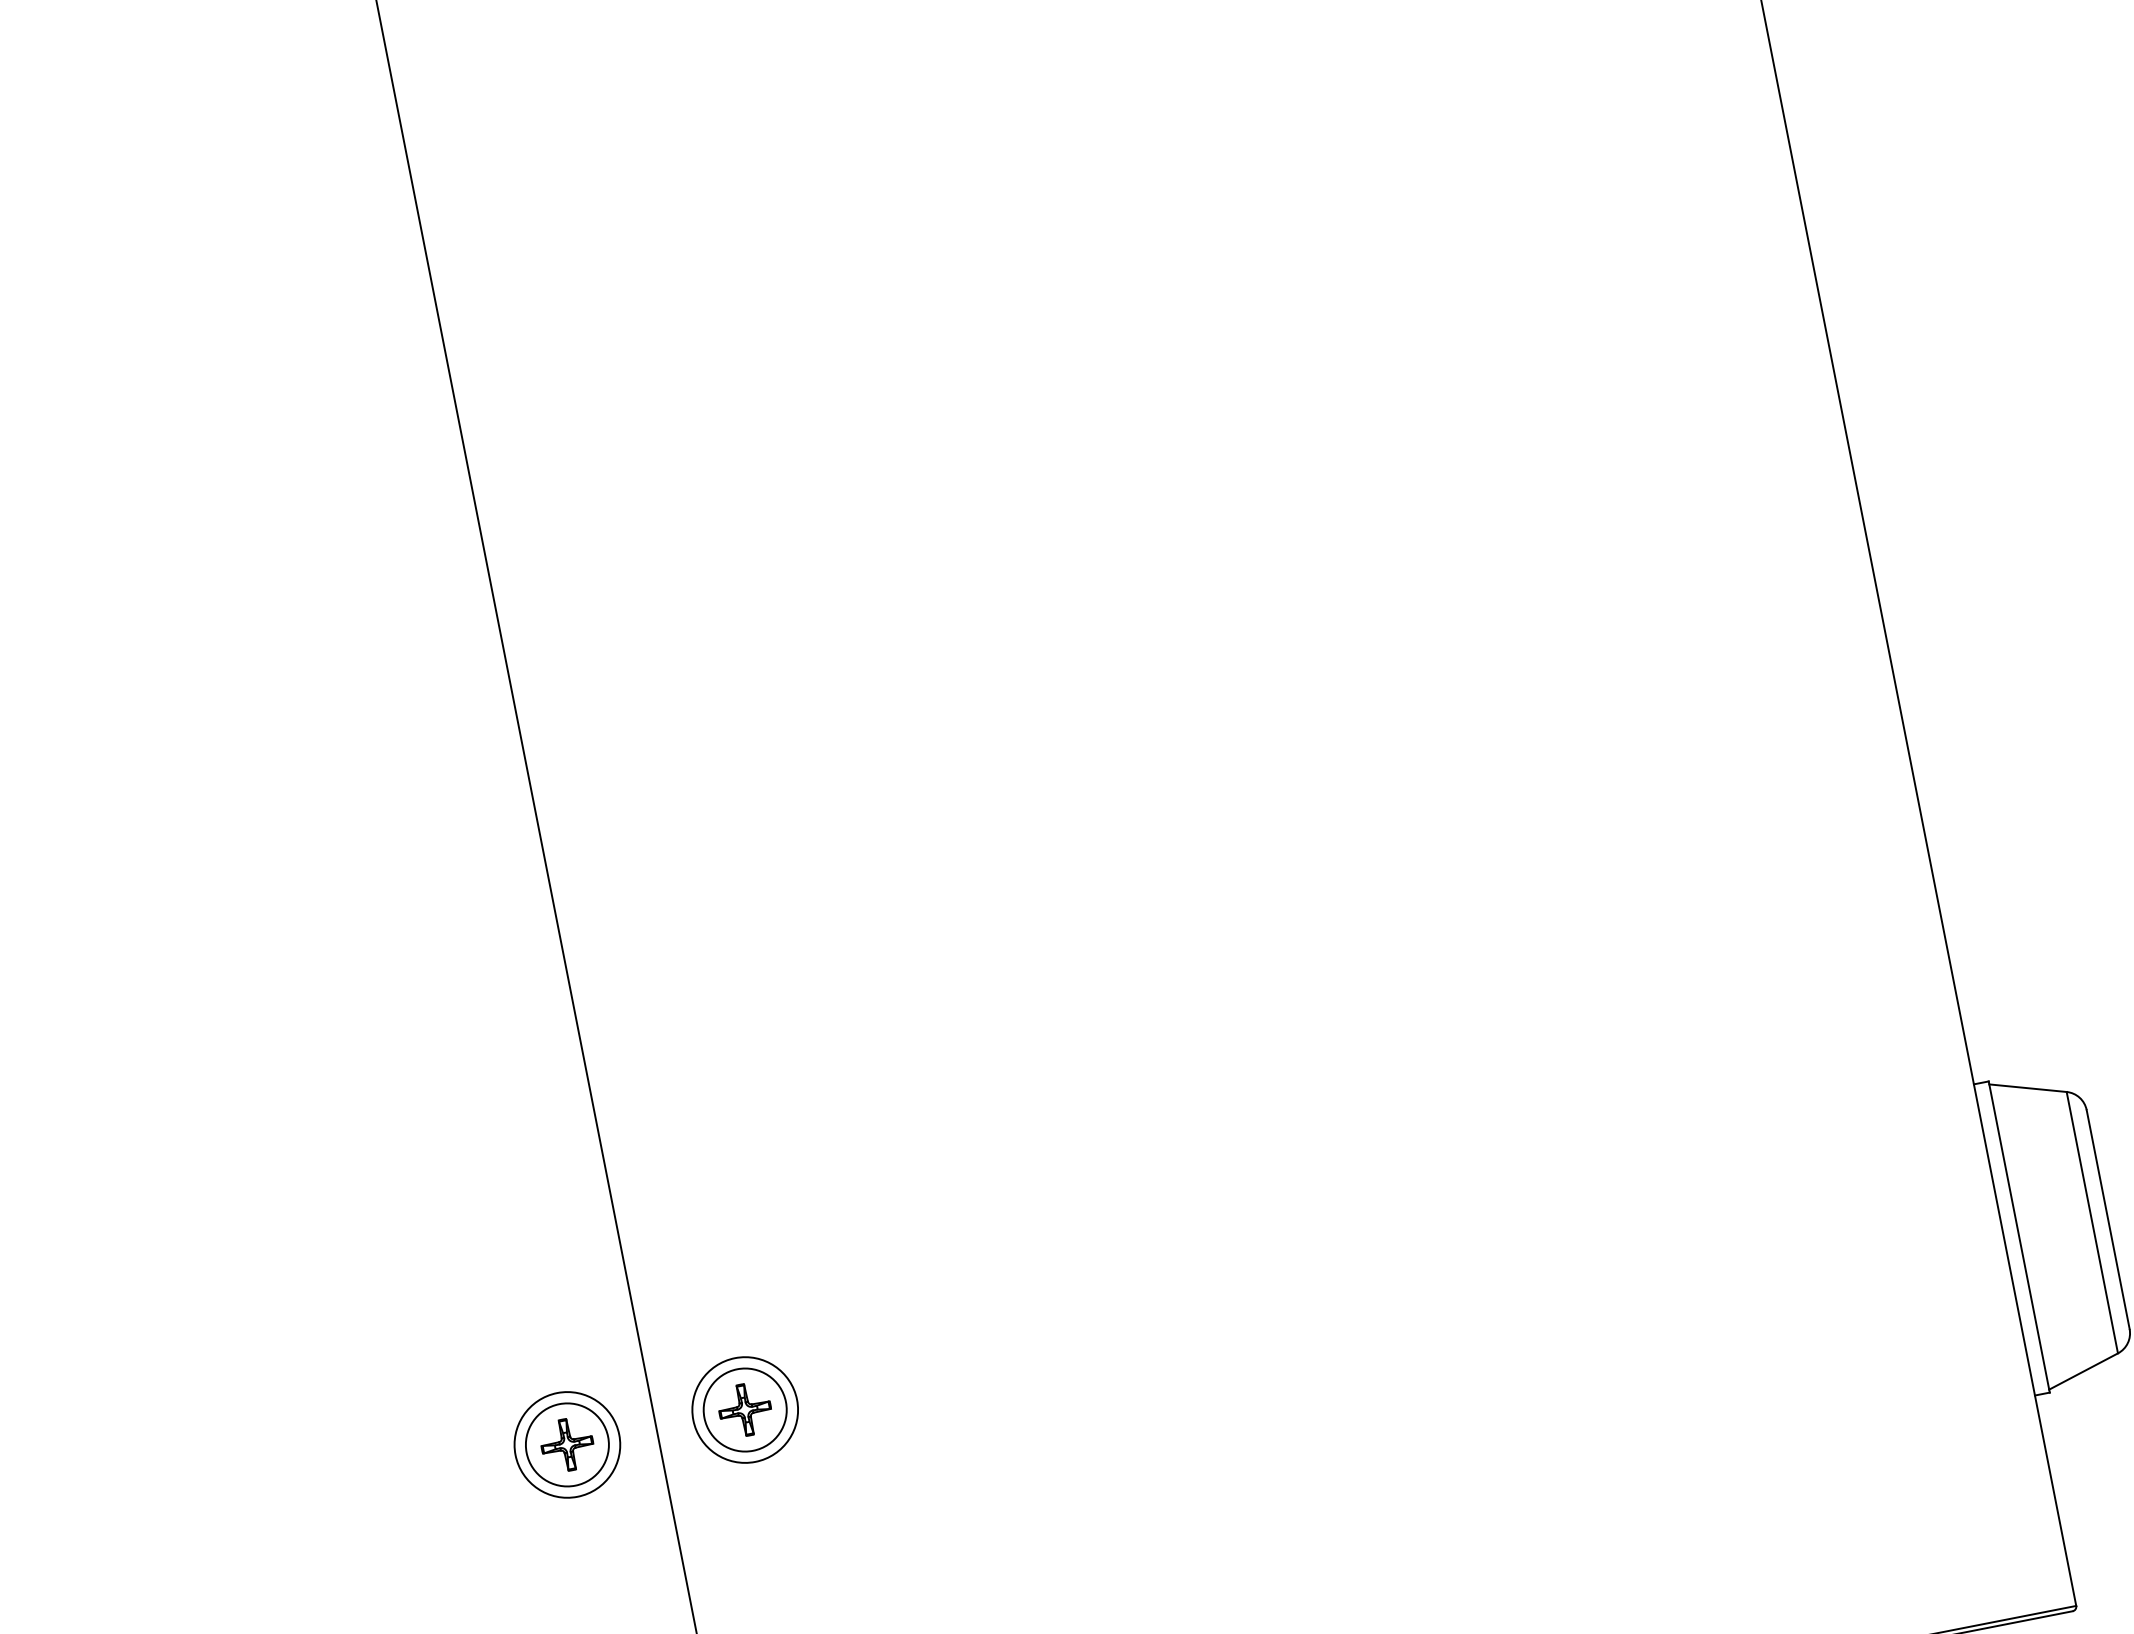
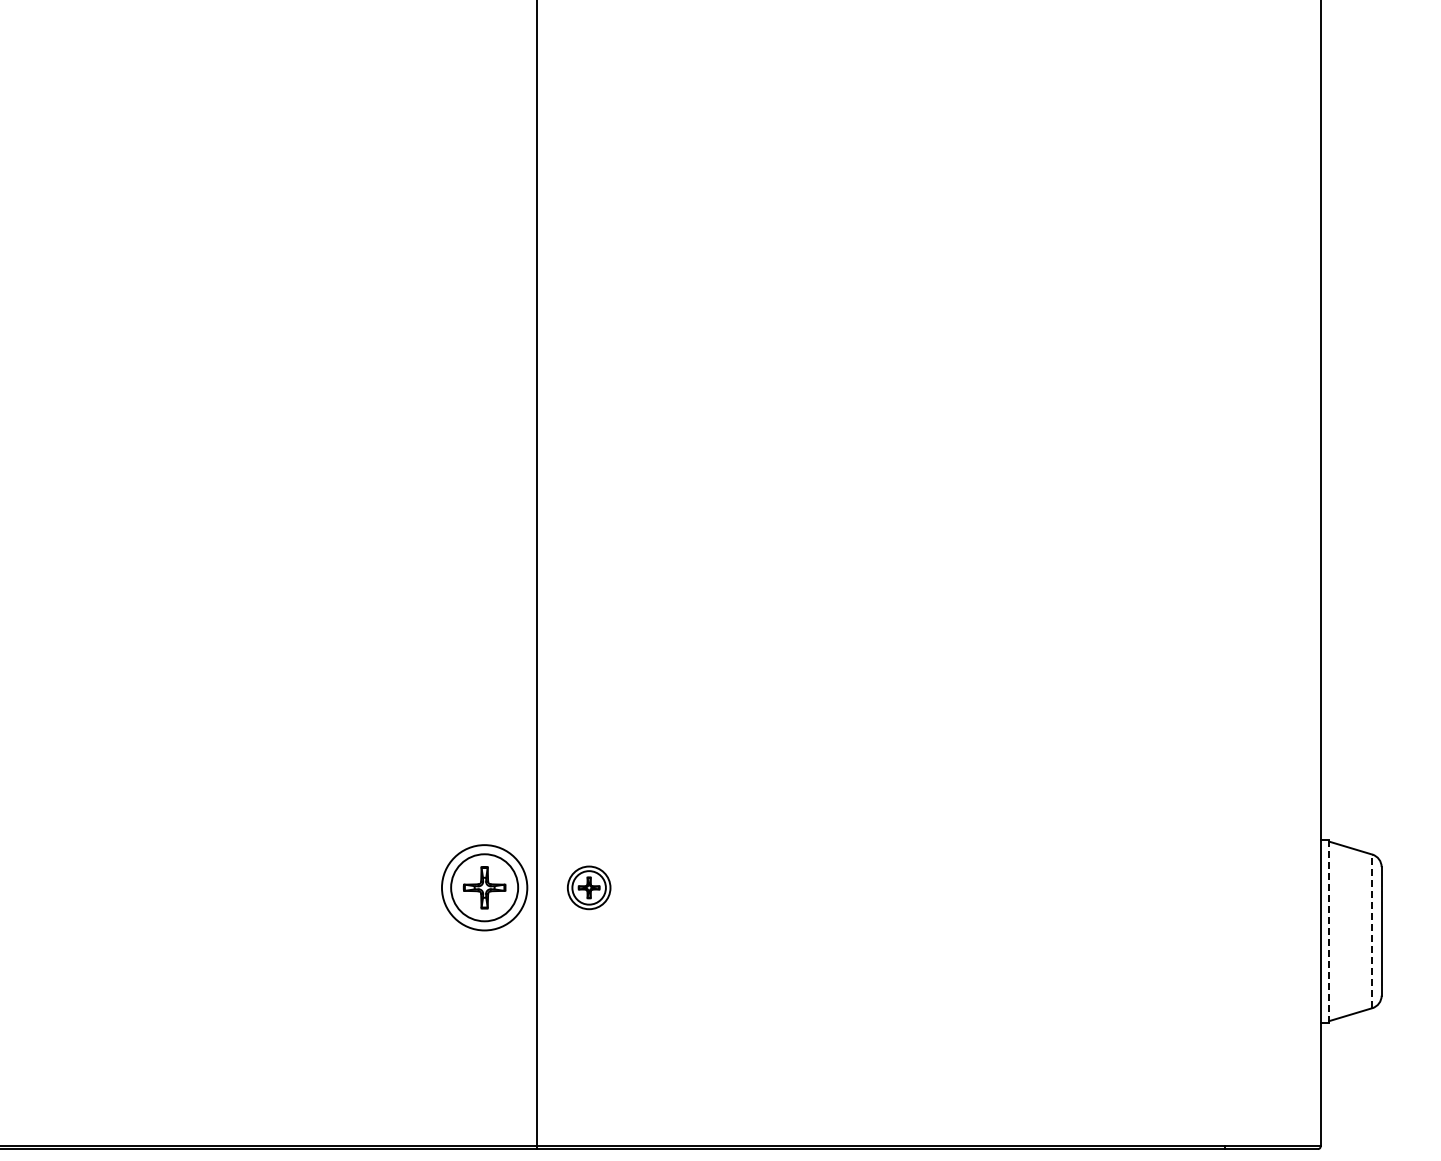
line: (2092, 1222) -> (1372, 931), solid -> dashed
line: (2019, 1235) -> (1329, 930), solid -> dashed
part: (743, 1409) -> (588, 887), size x0.7
part: (566, 1444) -> (484, 887), size x1.4

